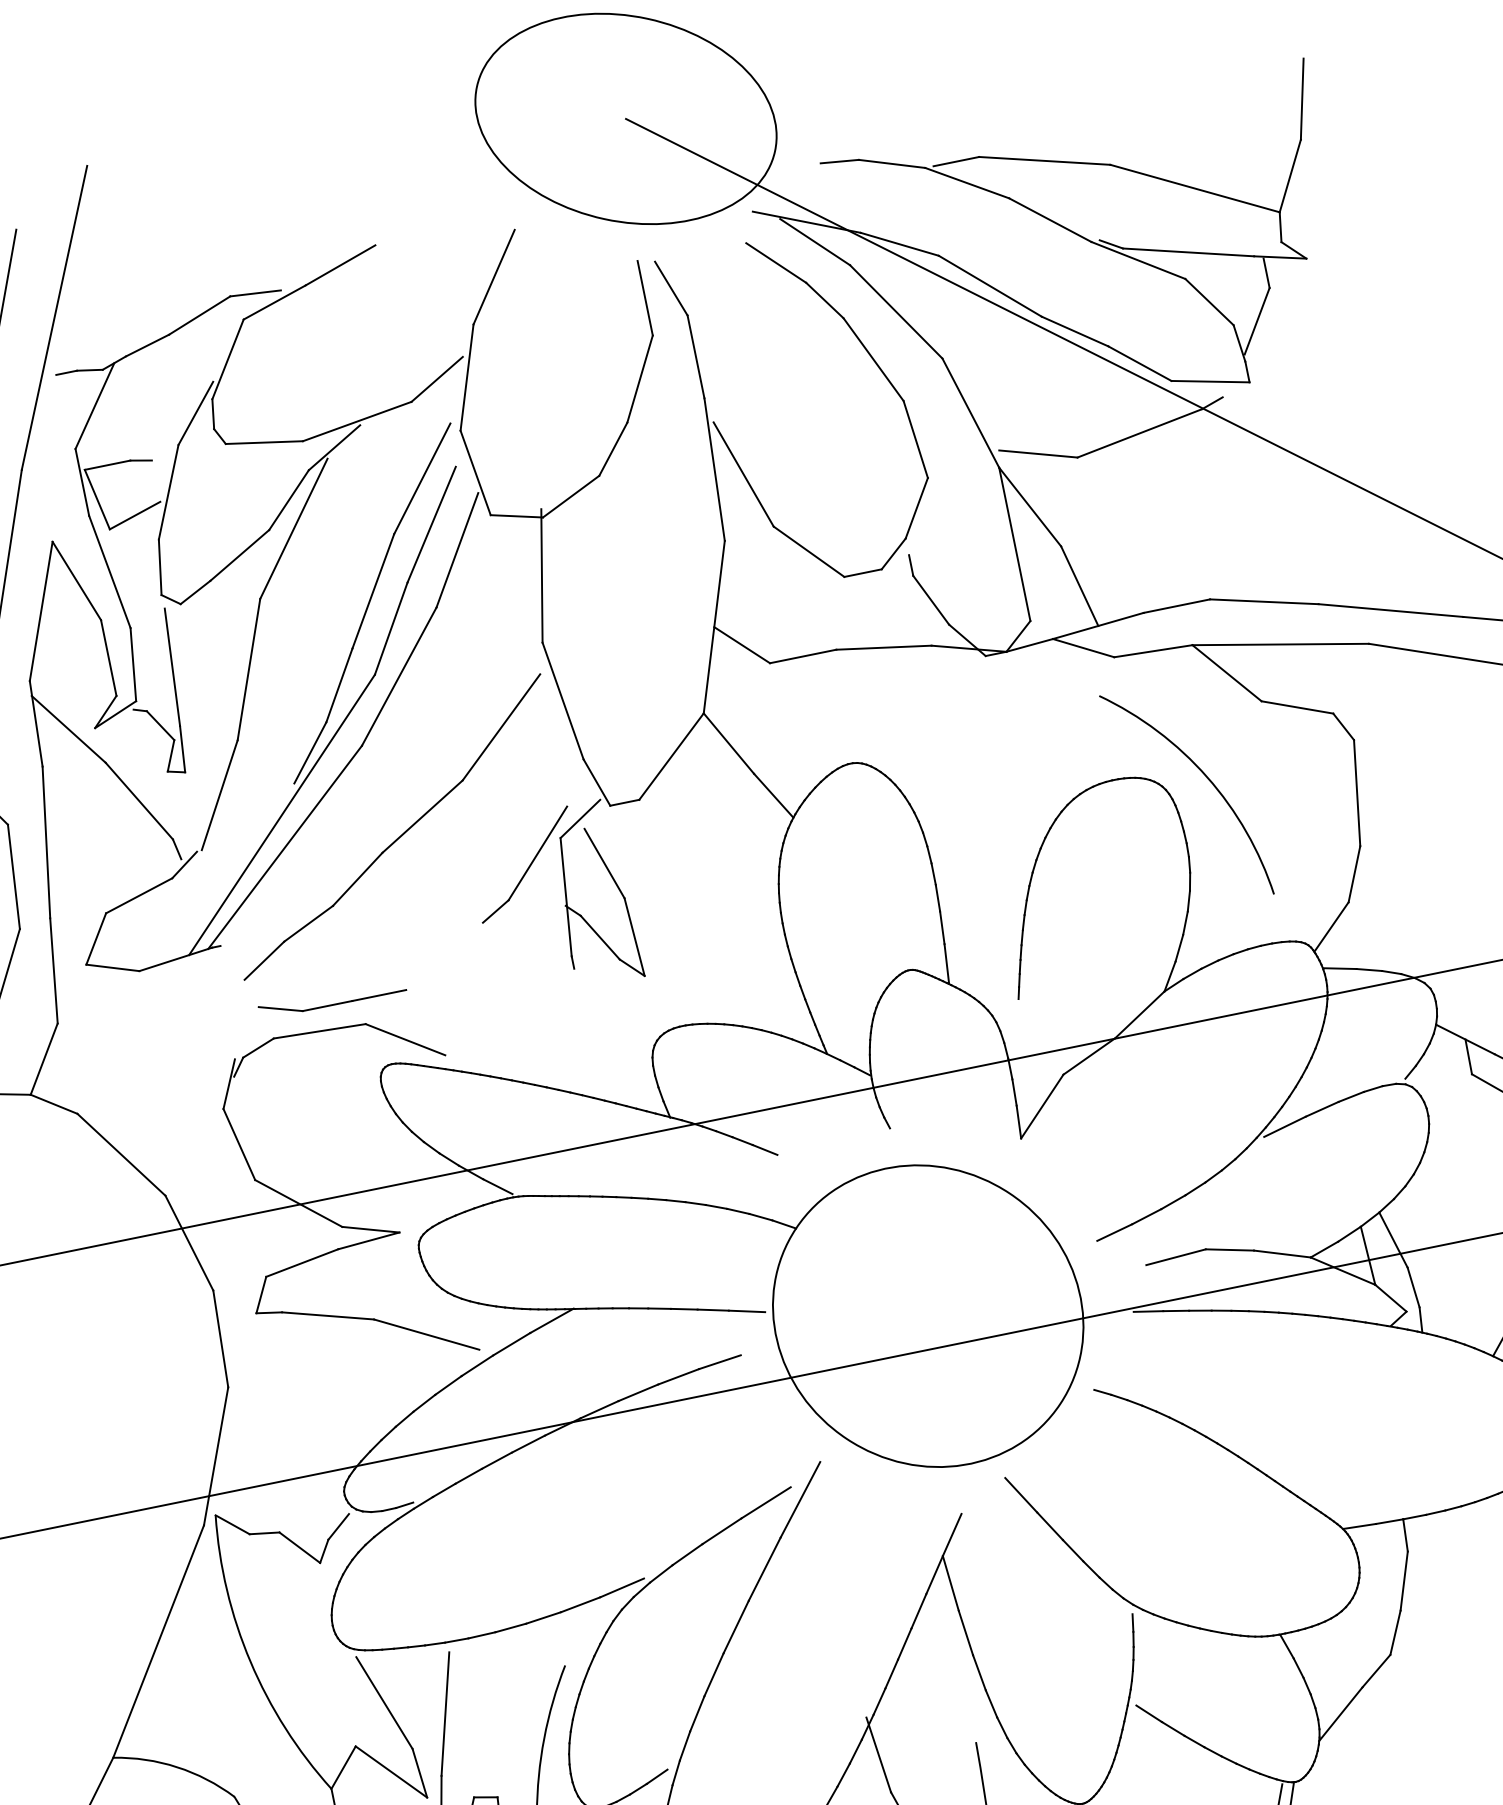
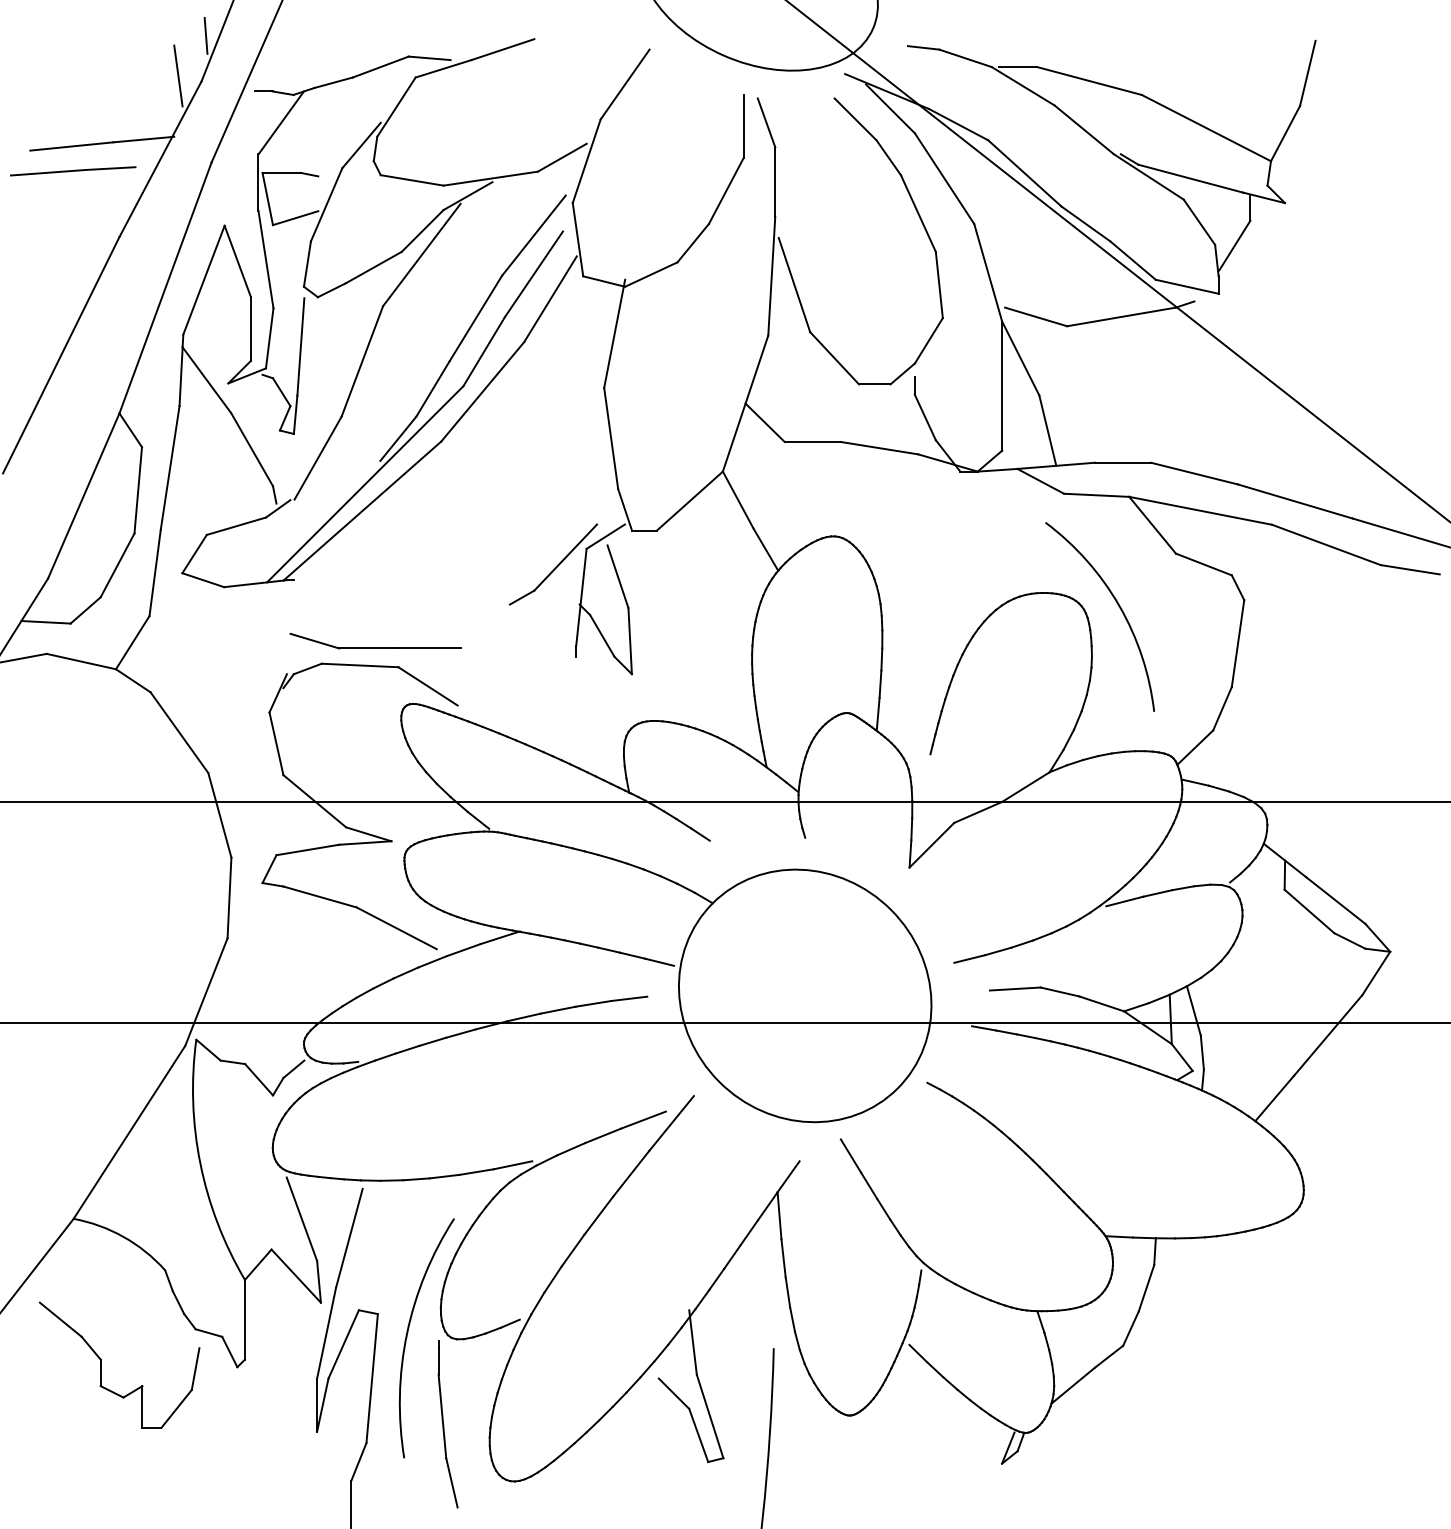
part: (399, 835) -> (456, 520), removed
part: (331, 997) -> (375, 640), size x1.4

